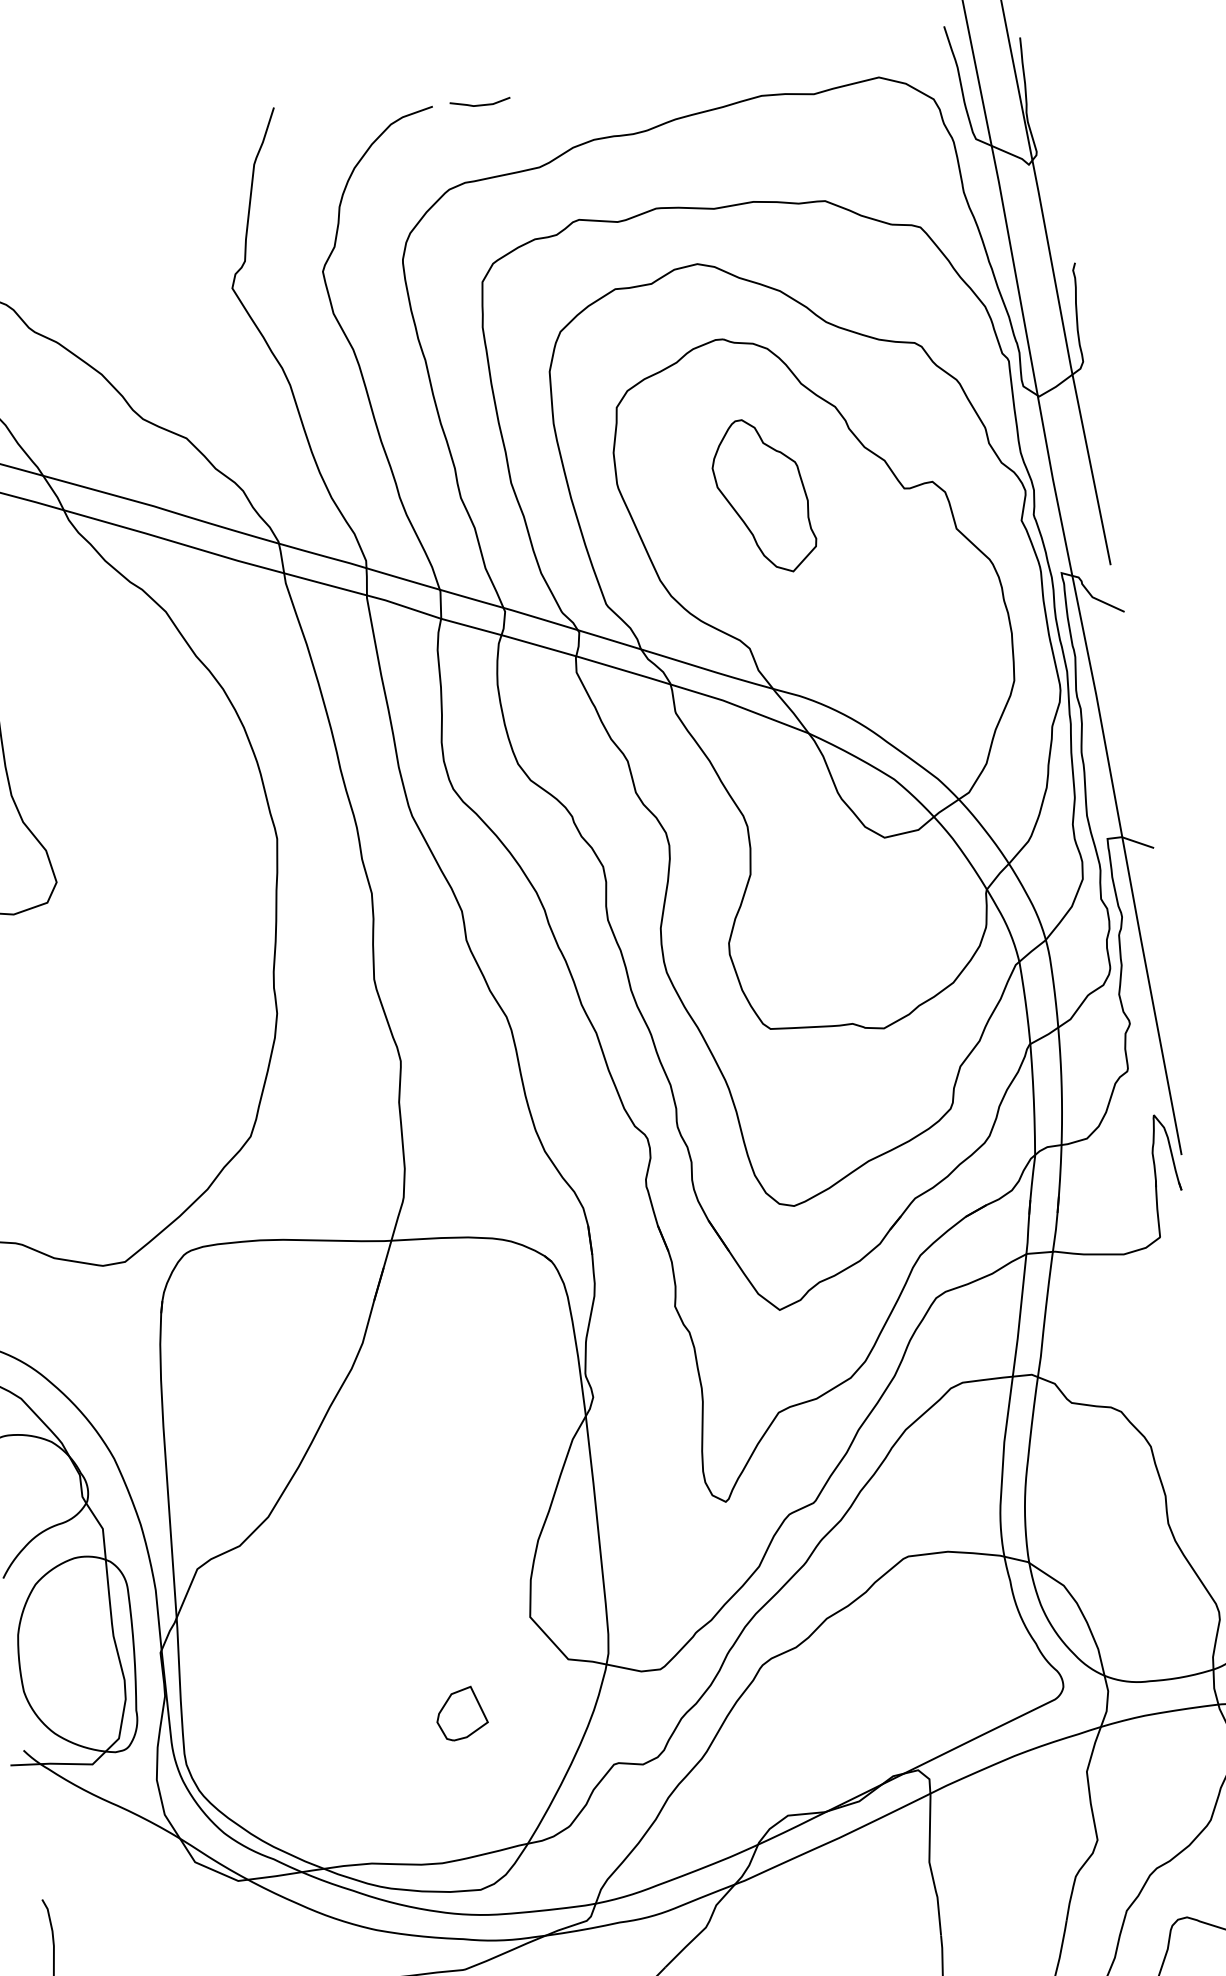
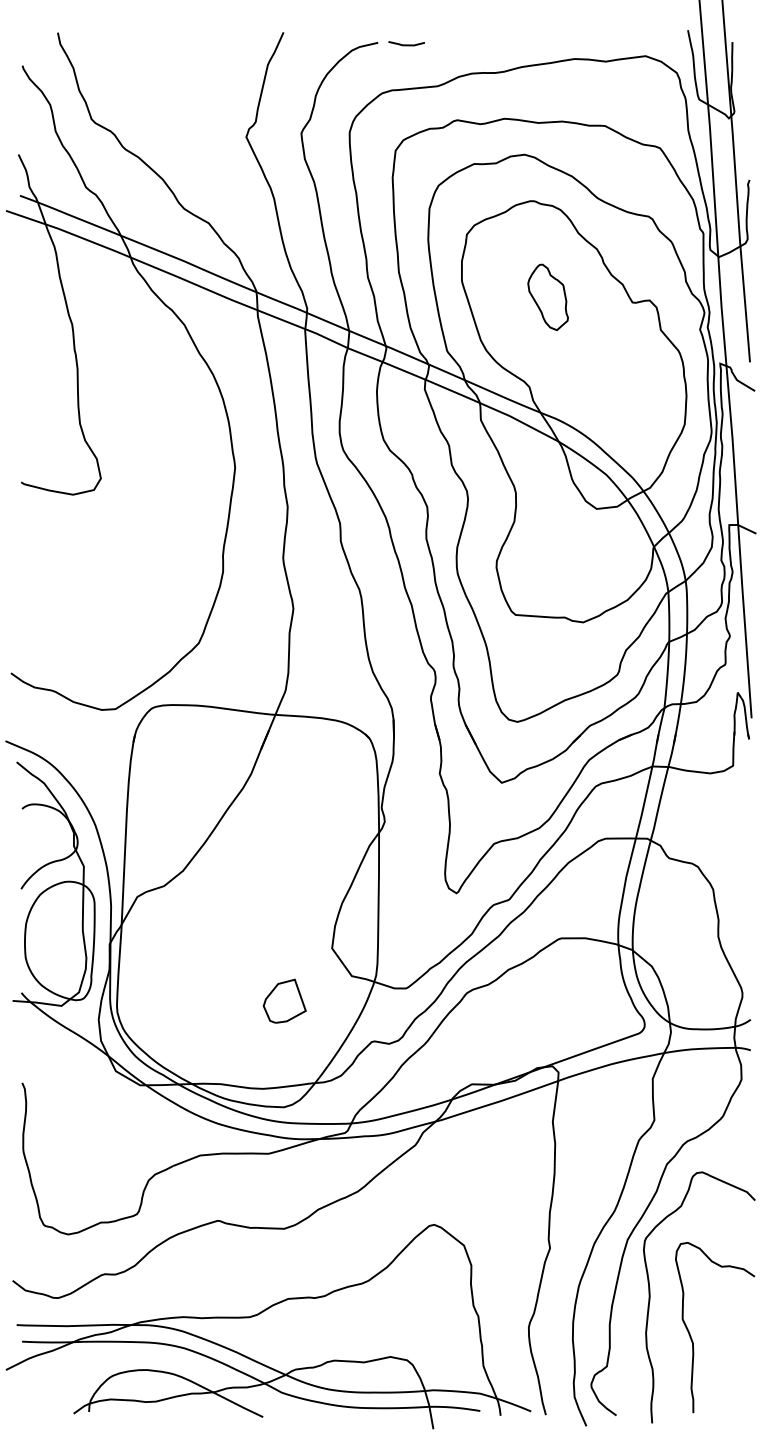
part: (762, 496) -> (547, 297), size x0.7
part: (461, 1712) -> (284, 1000), size x1.4

